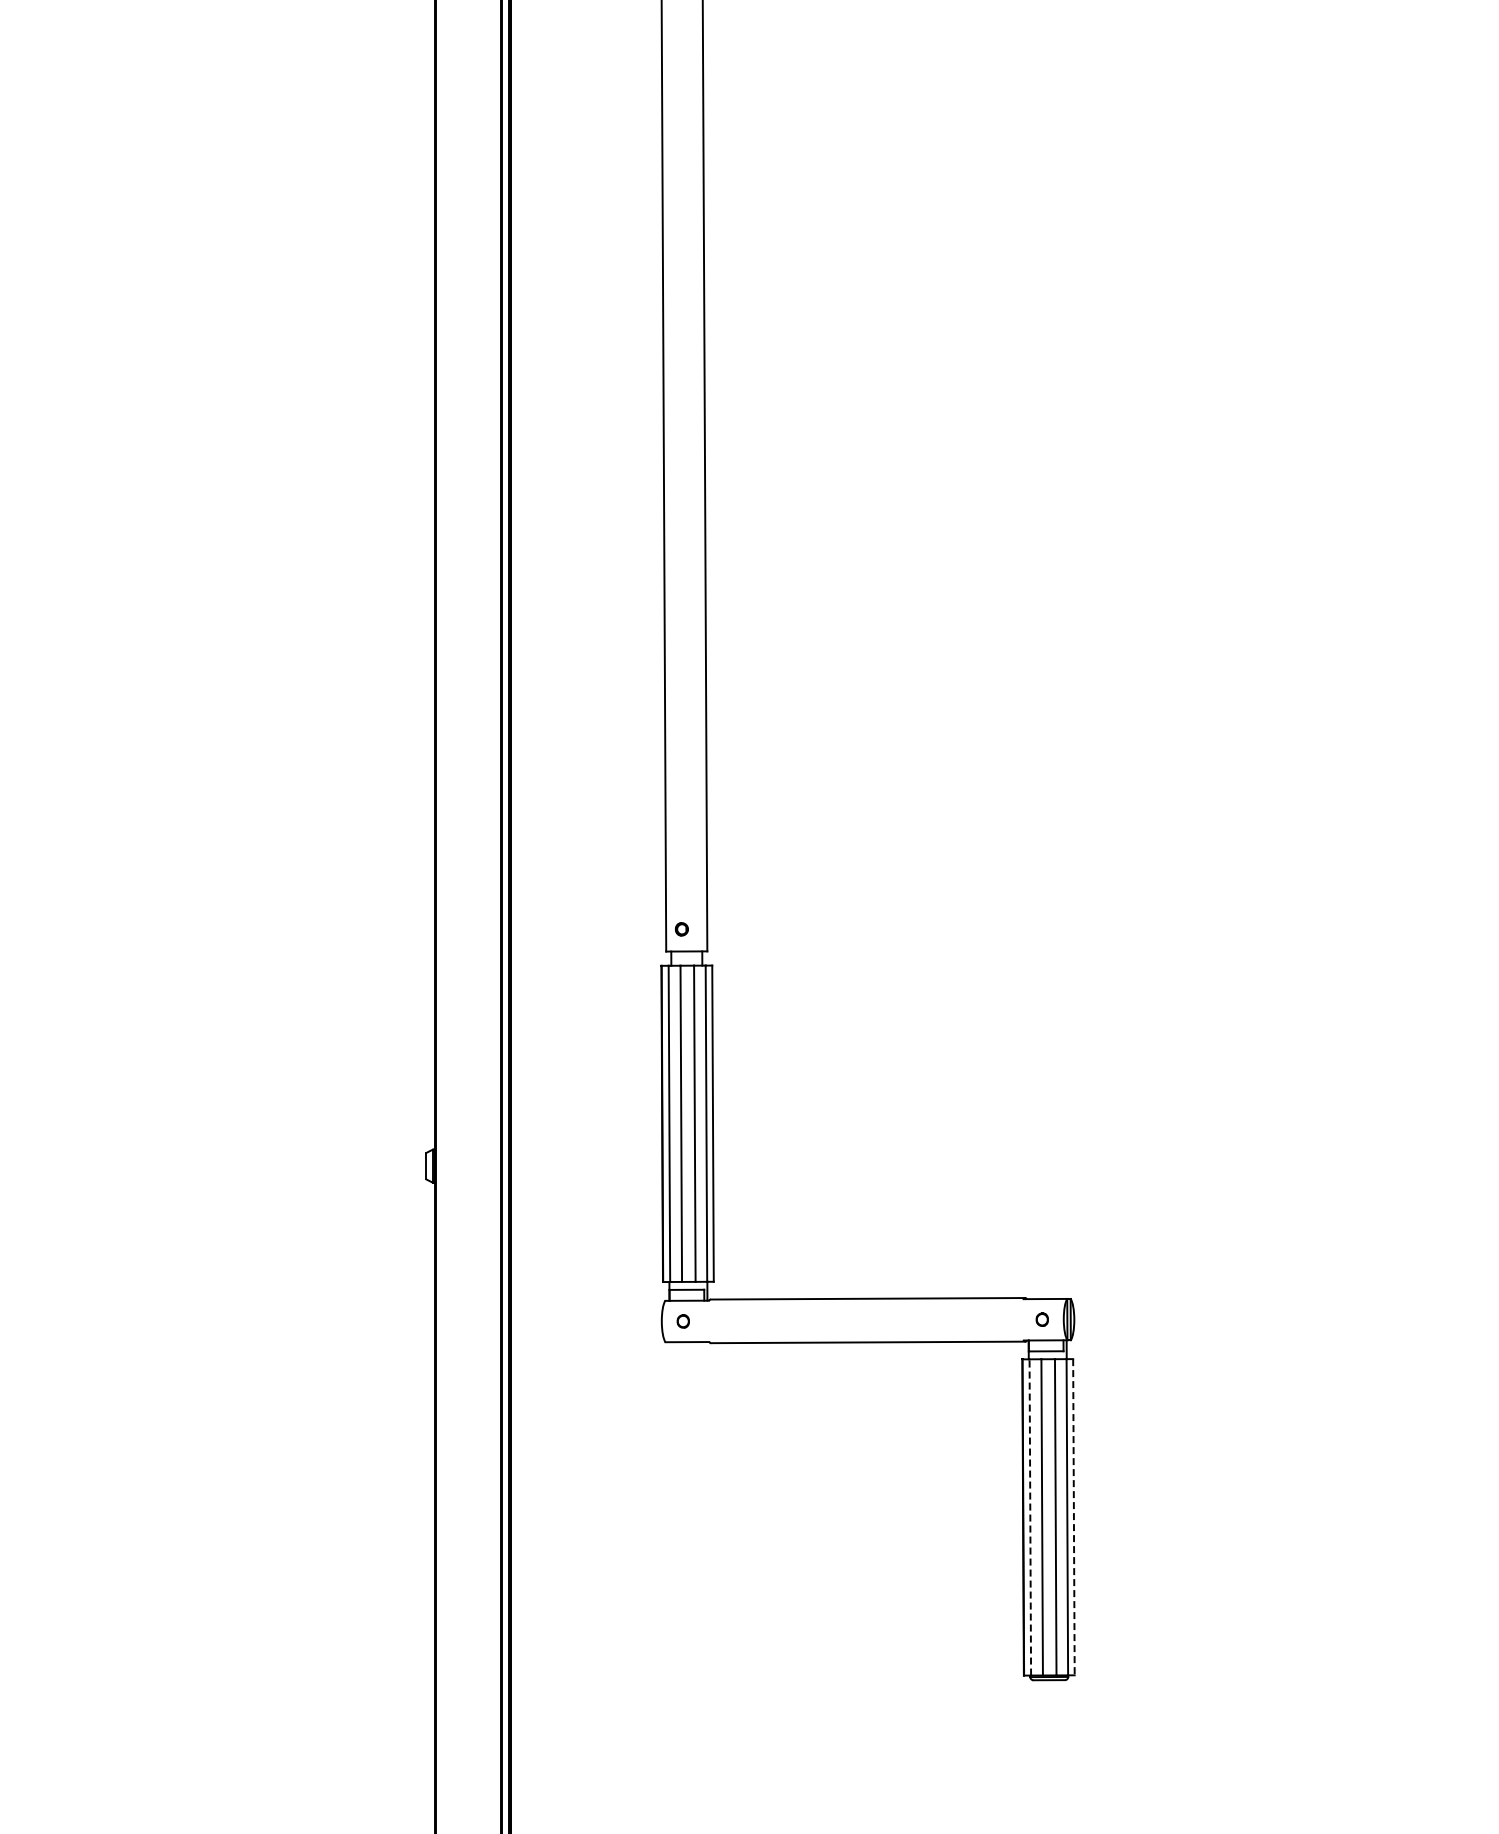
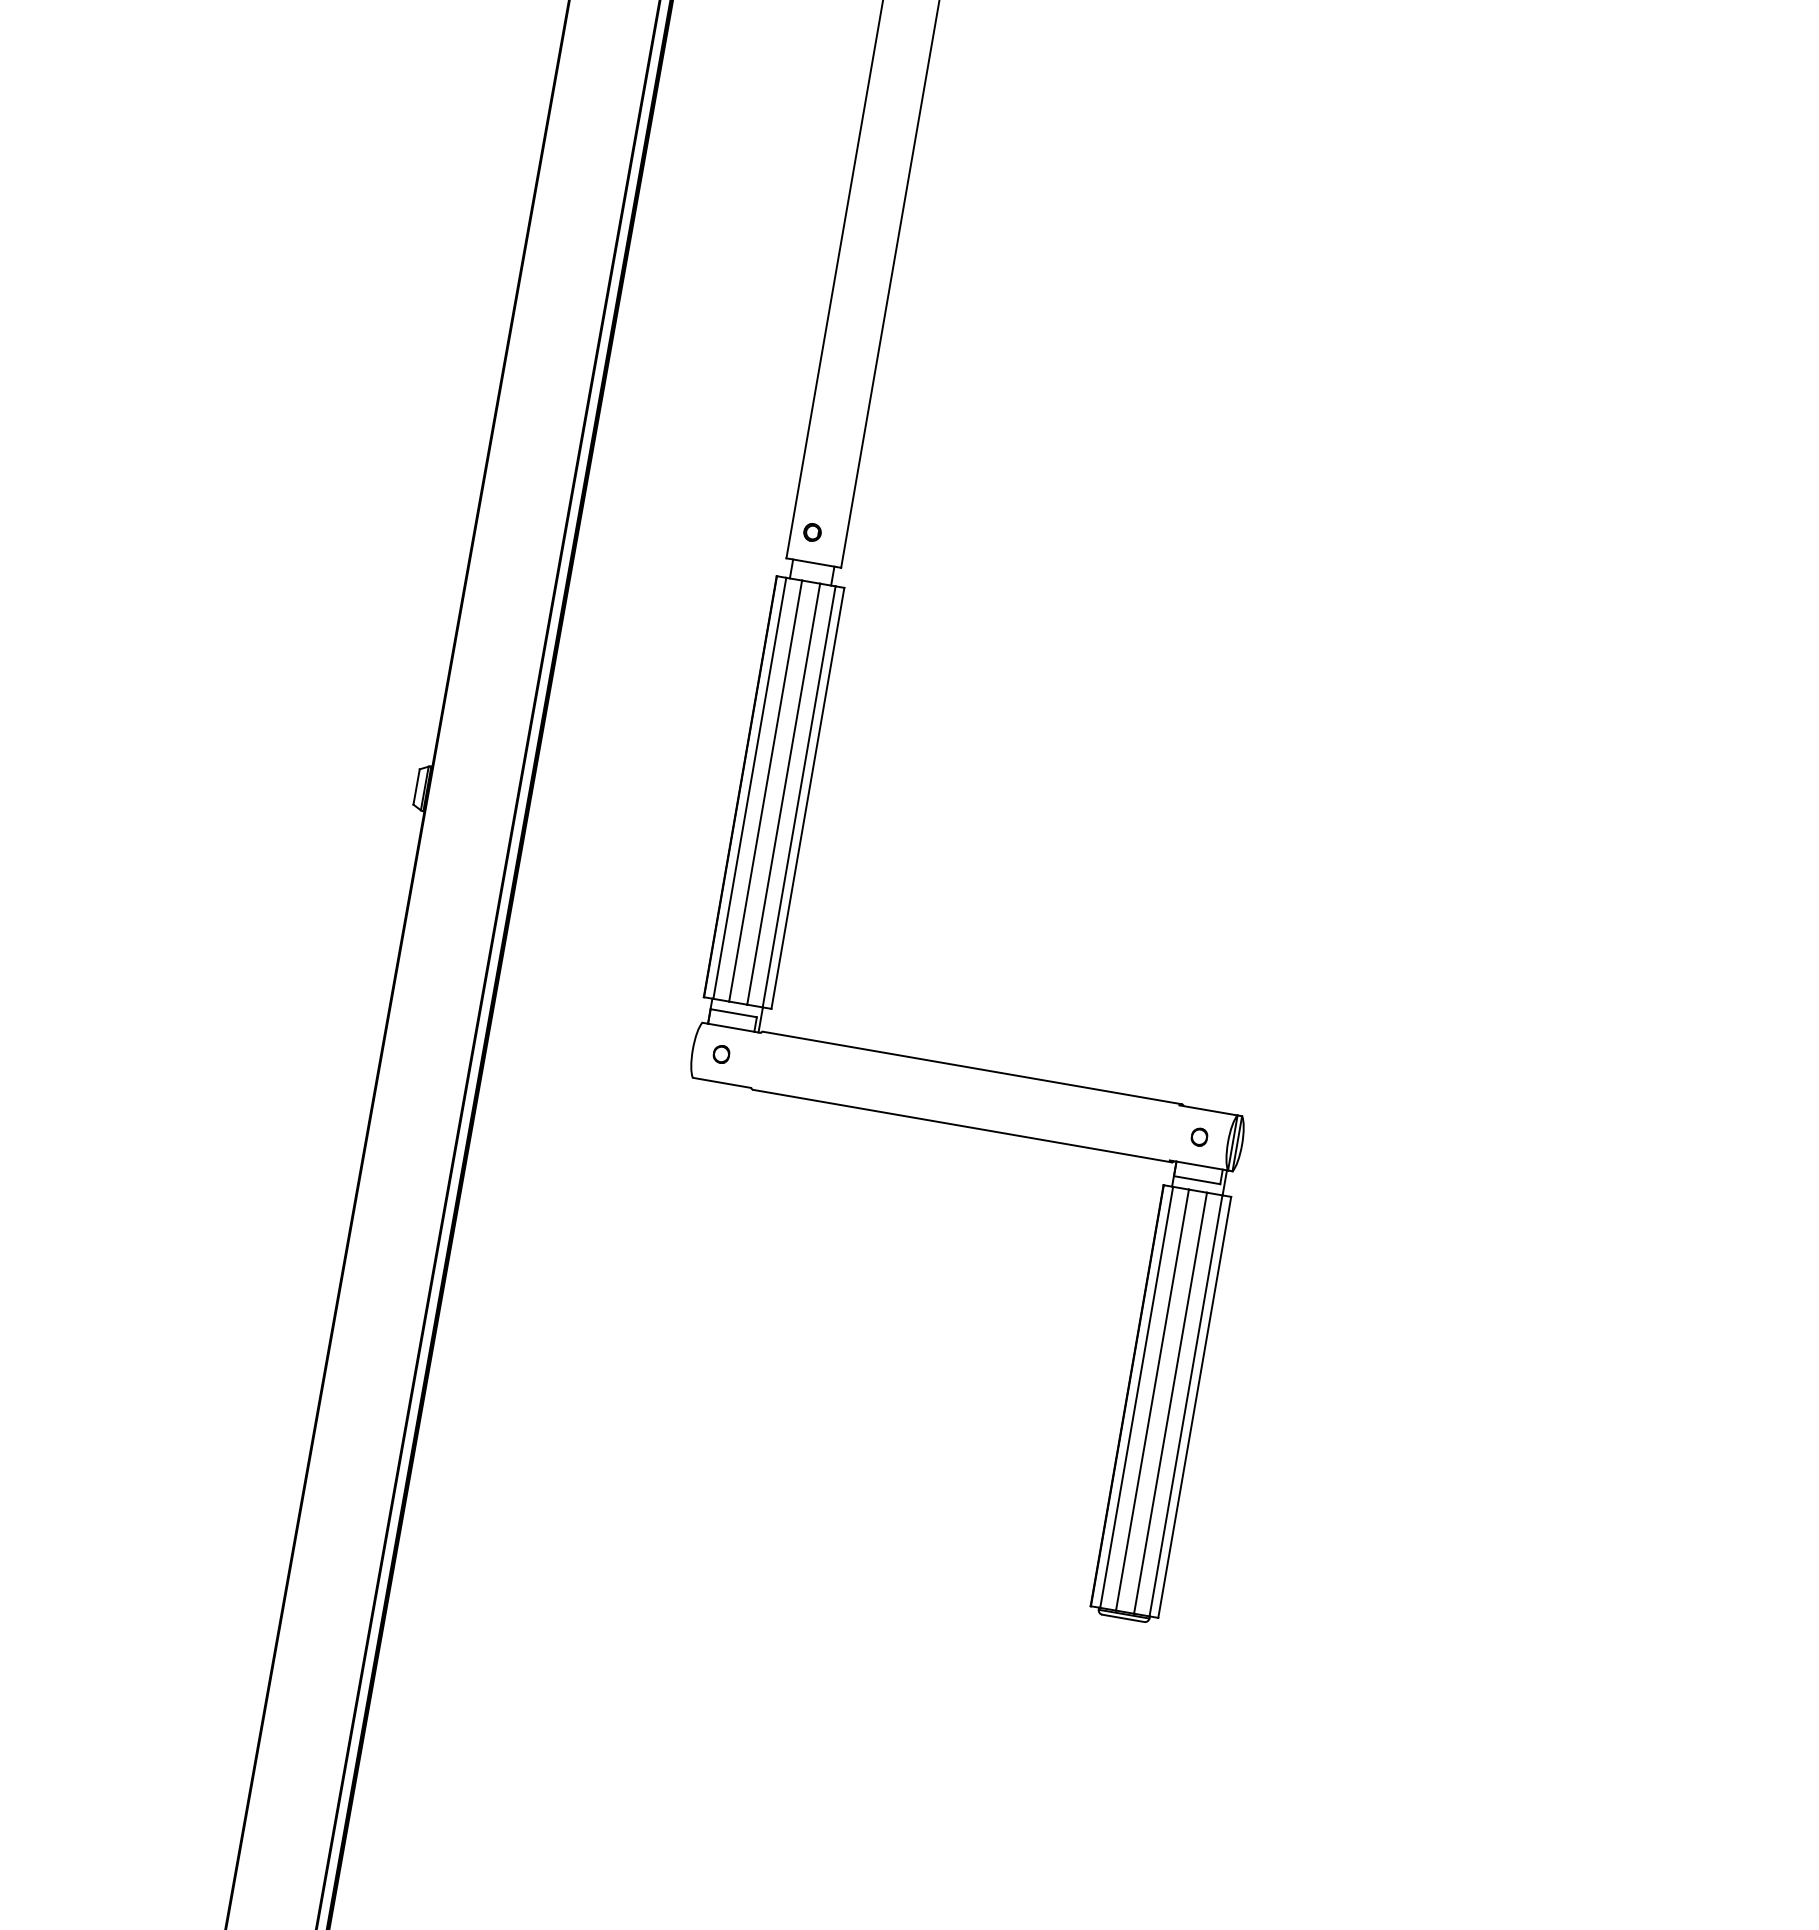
line: (1030, 1516) -> (1137, 1396), dashed -> solid
line: (1073, 1517) -> (1194, 1407), dashed -> solid

